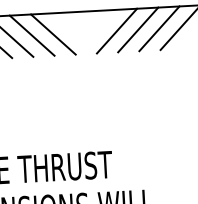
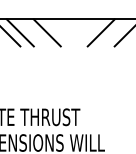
line: (159, 28) -> (114, 32), removed
line: (116, 30) -> (87, 32), removed
line: (31, 35) -> (33, 32), removed

